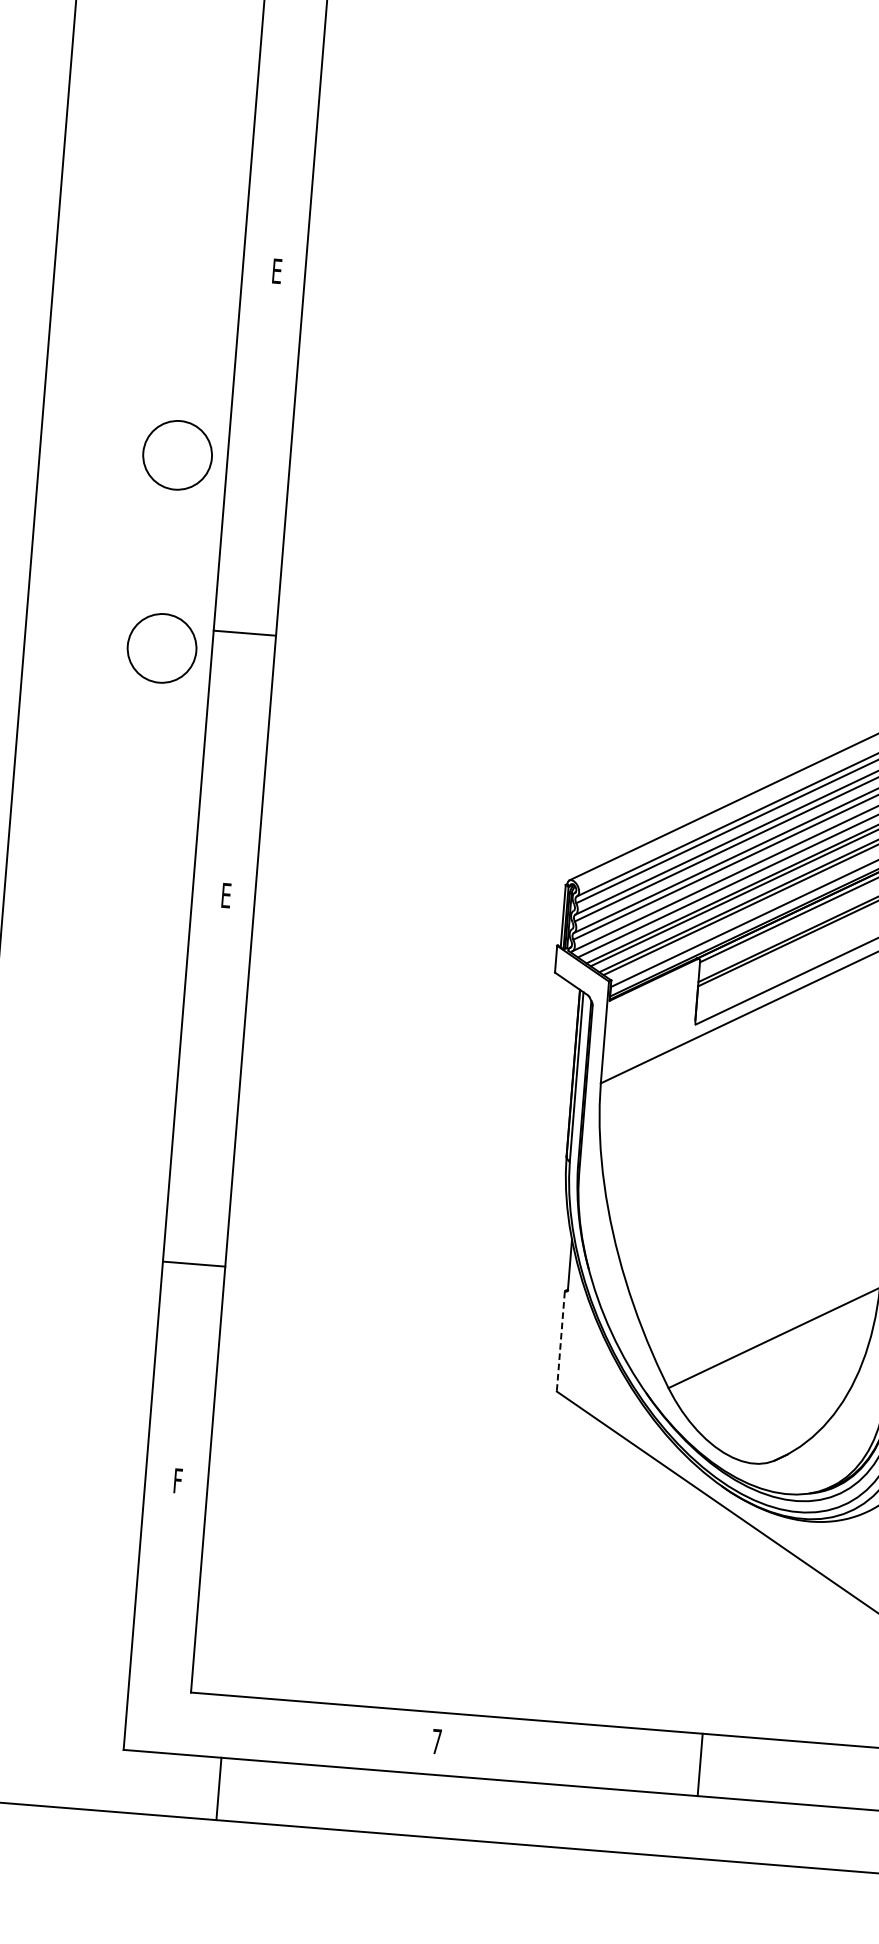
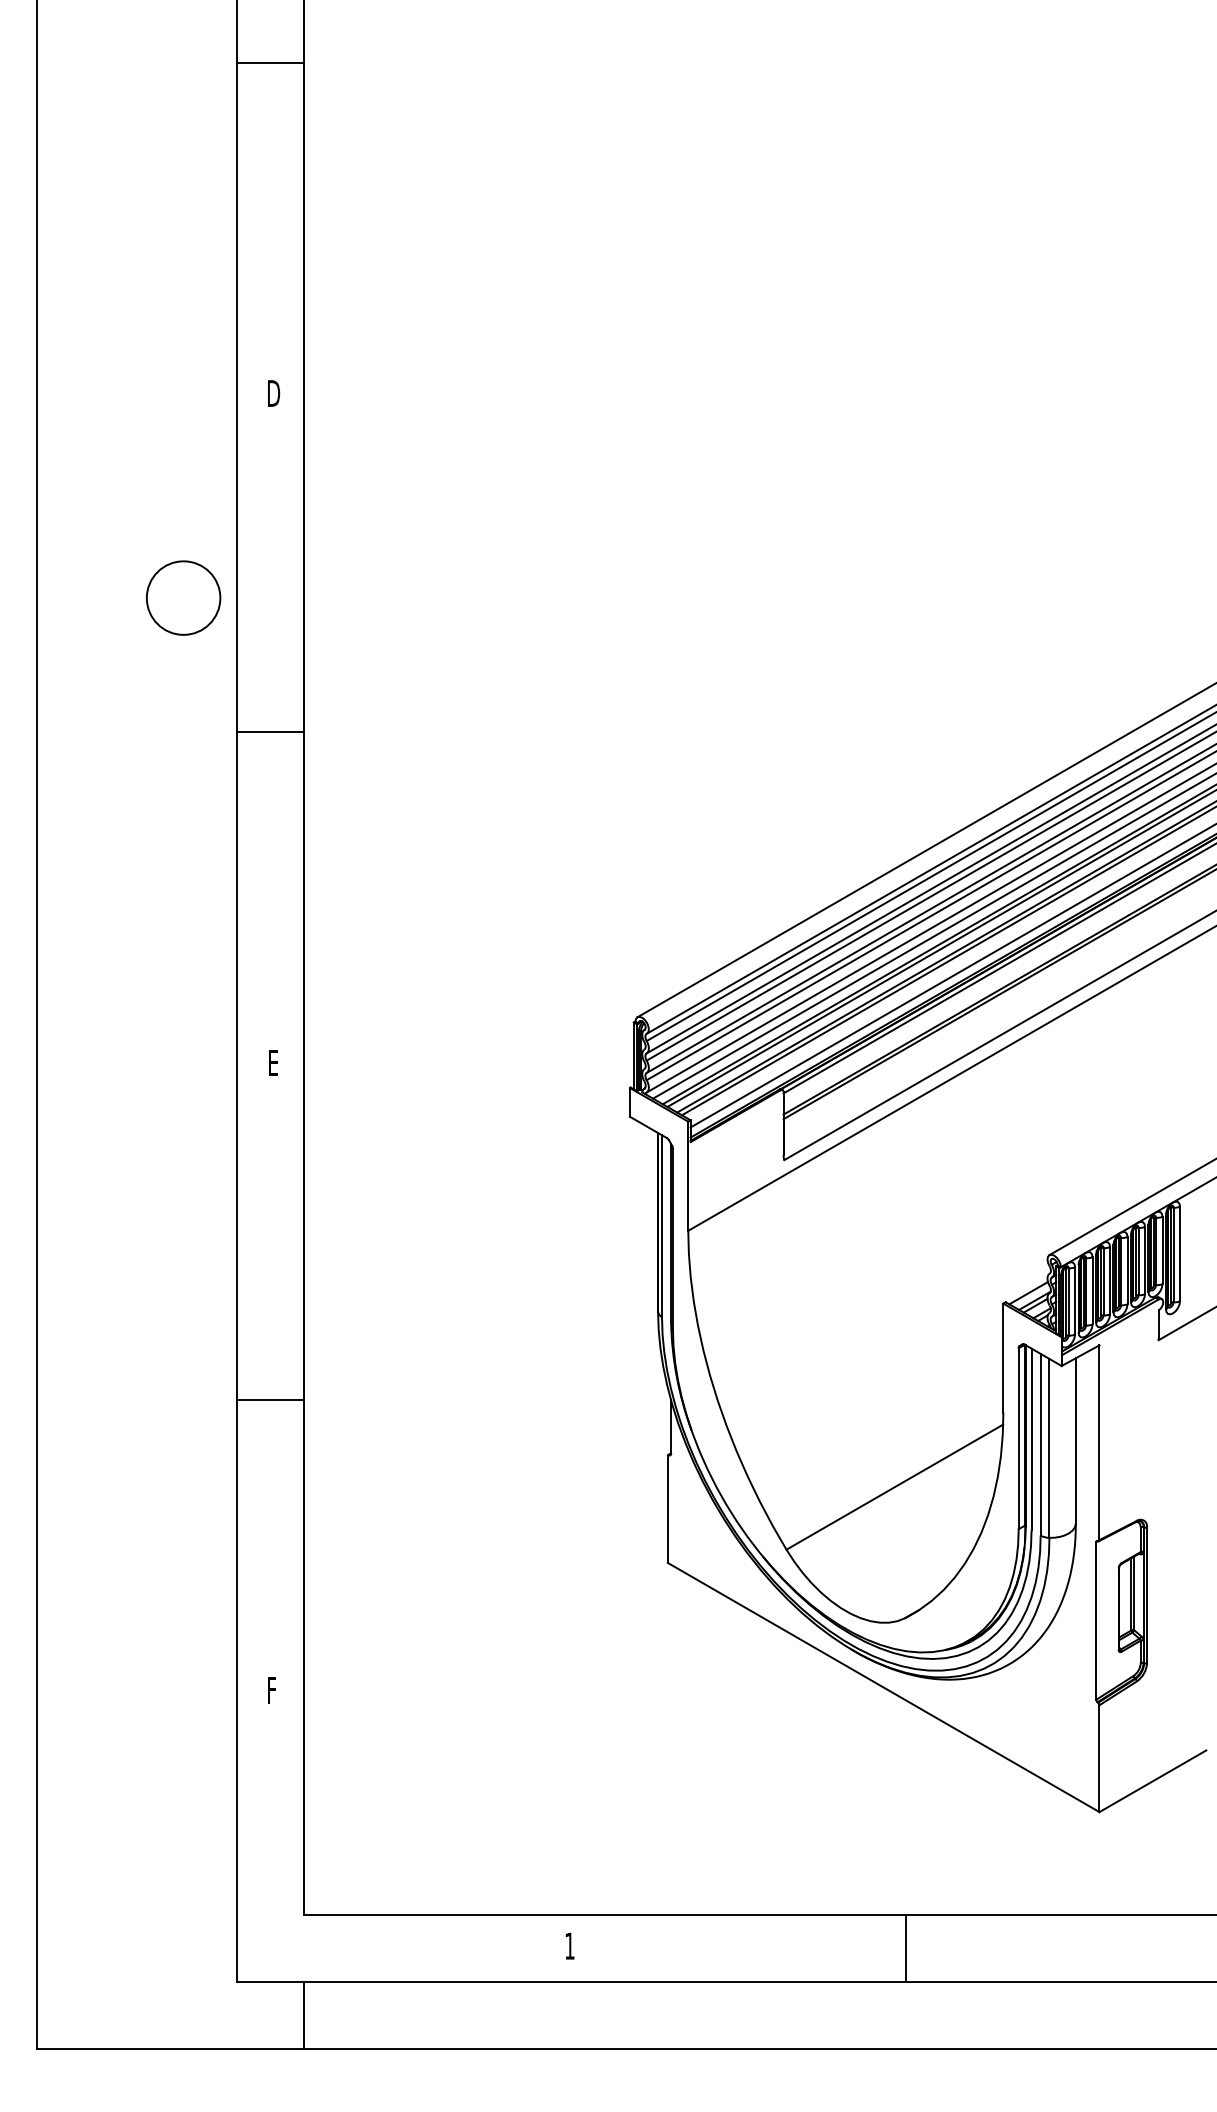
text: (277, 271) -> (274, 393), E -> D
line: (244, 632) -> (270, 731), moved
circle: (162, 647) -> (183, 804), removed
line: (194, 1264) -> (270, 1400), moved
line: (560, 1341) -> (667, 1509), dashed -> solid
text: (436, 1741) -> (569, 1945), 7 -> 1
line: (700, 1764) -> (905, 1947), moved
line: (218, 1788) -> (303, 2014), moved

